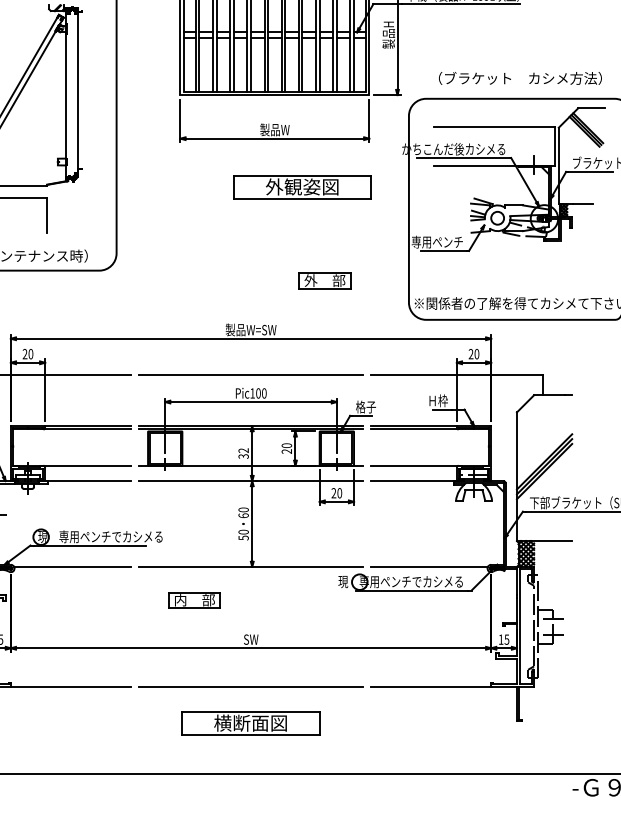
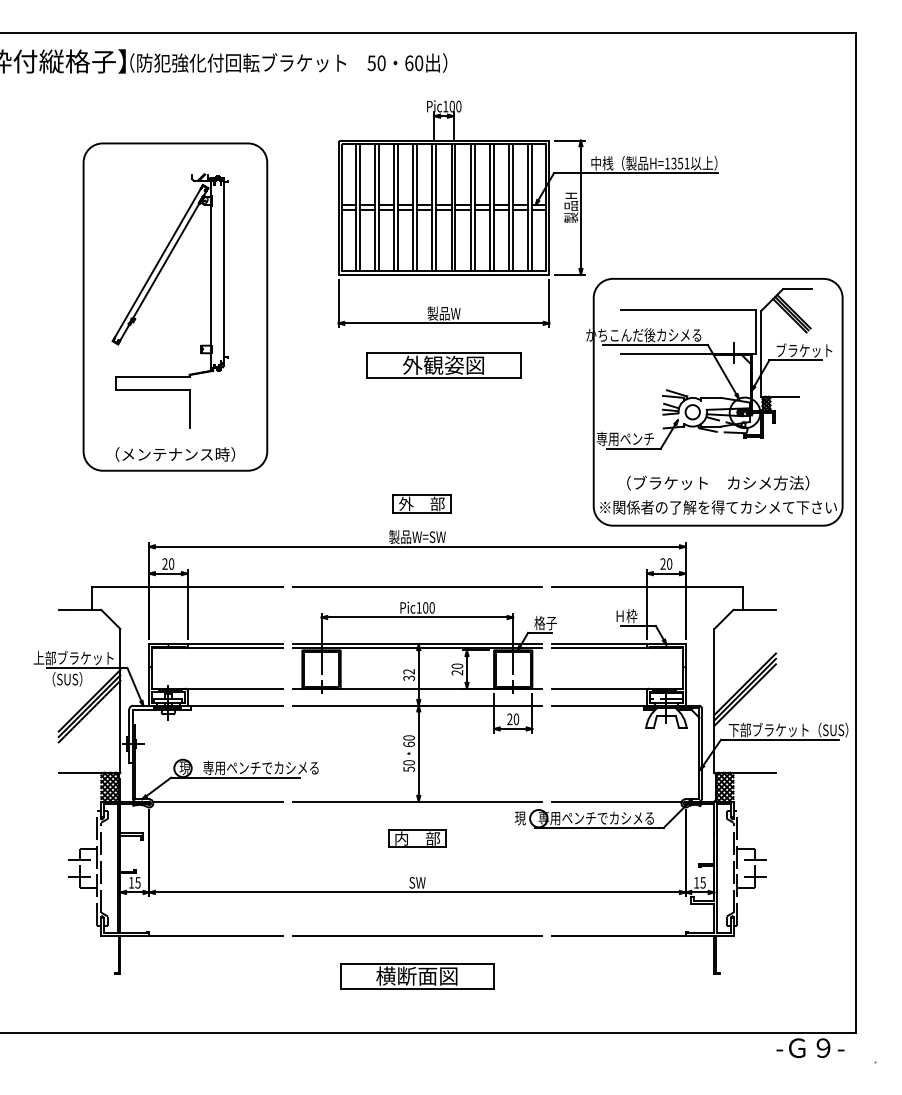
text: (520, 77) -> (718, 482), moved
part: (302, 187) -> (443, 365), moved
part: (324, 280) -> (421, 503), moved
part: (194, 599) -> (417, 838), moved

